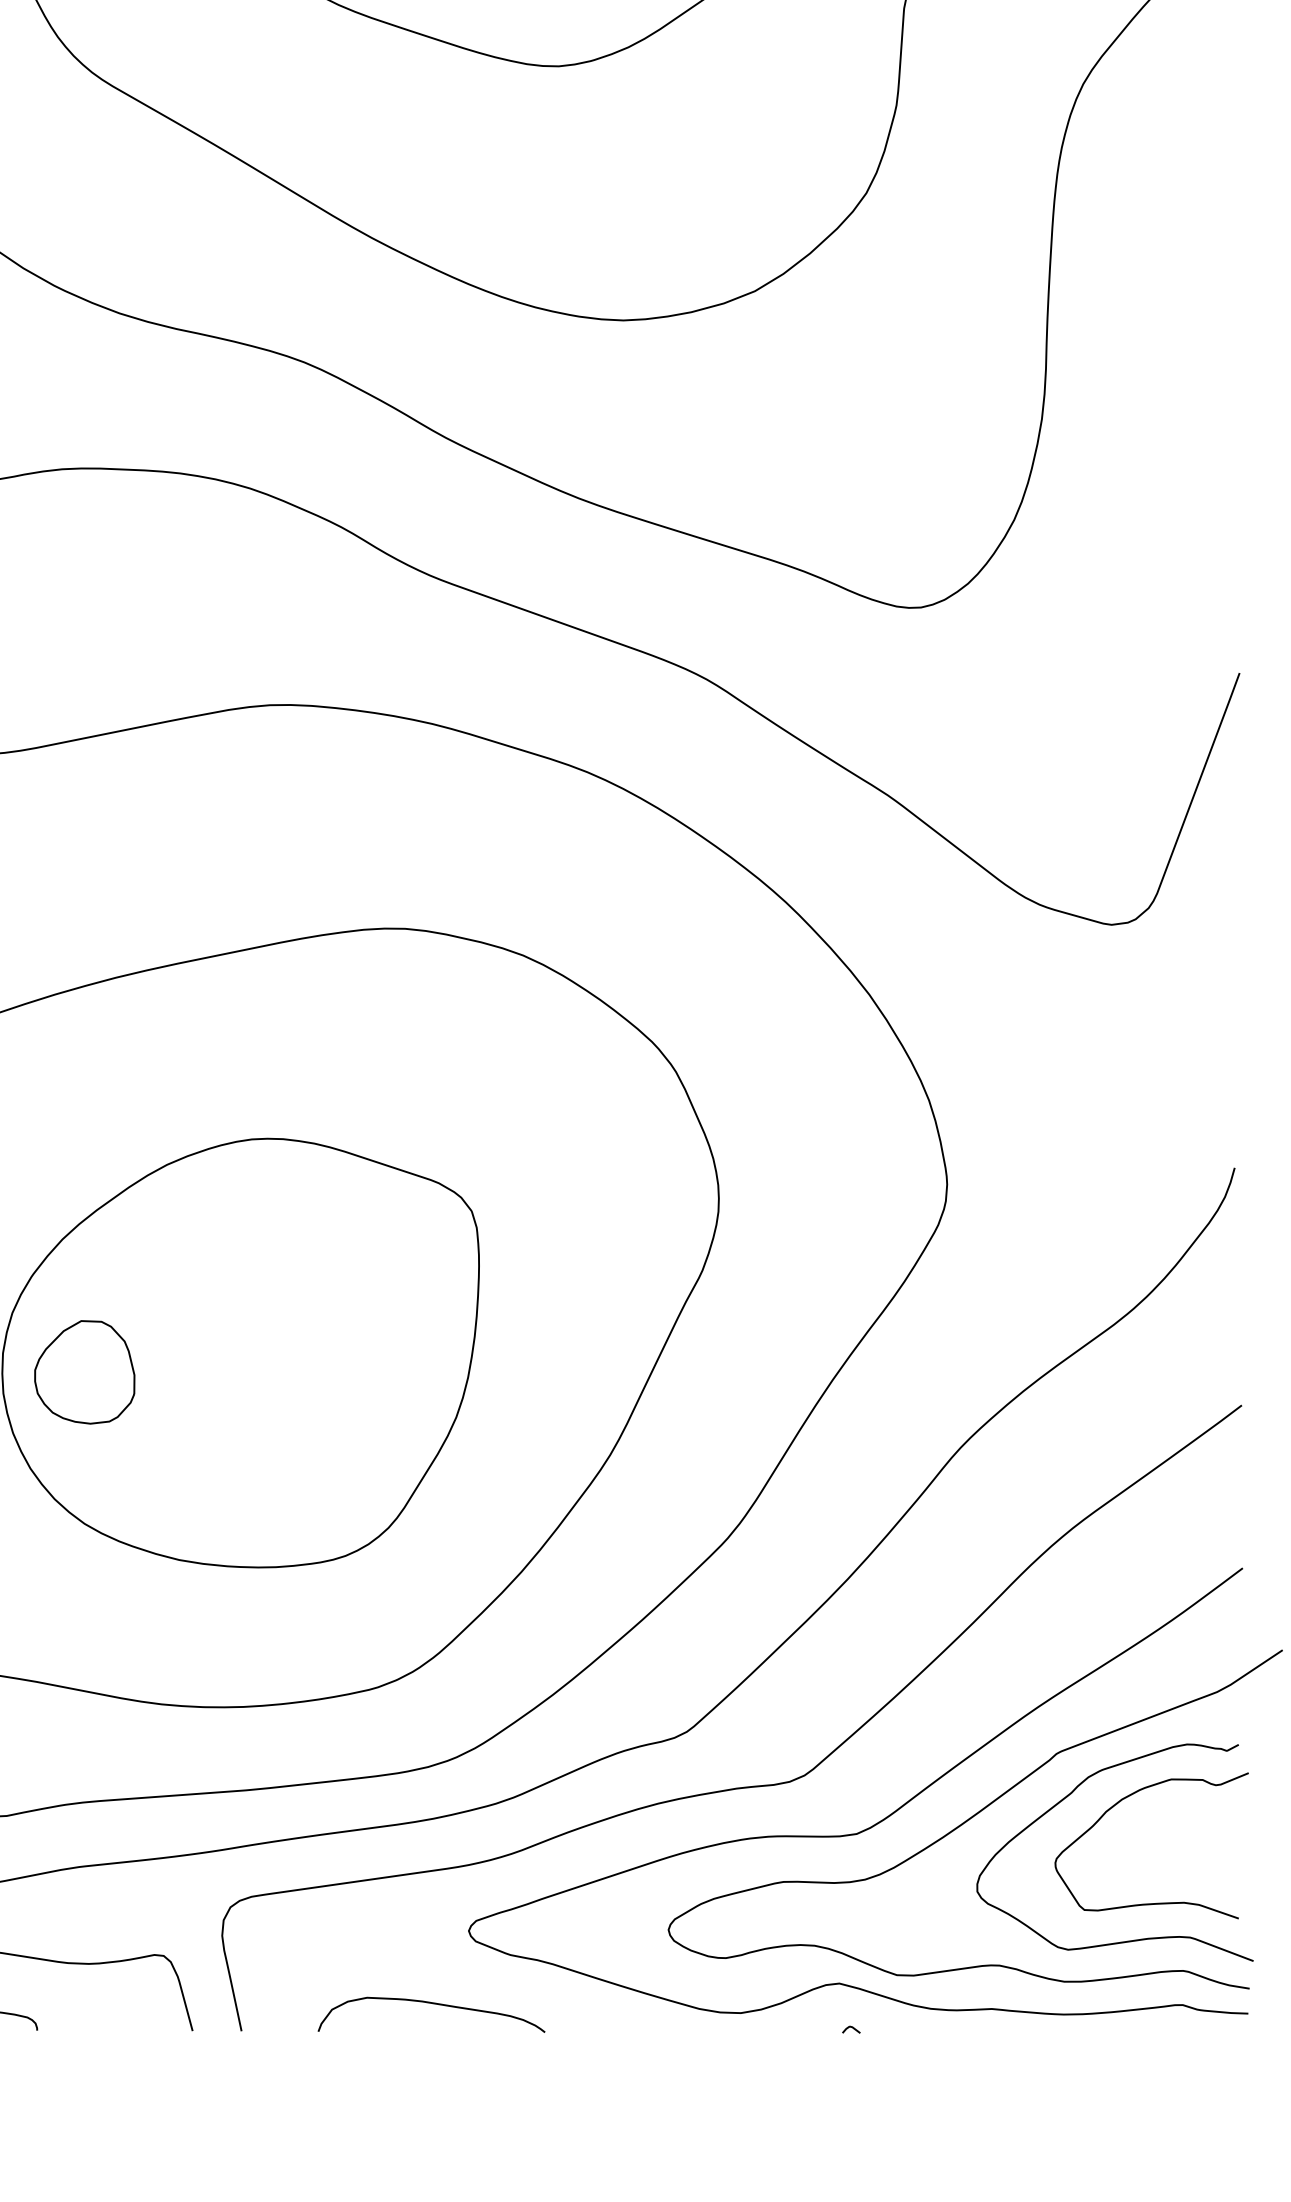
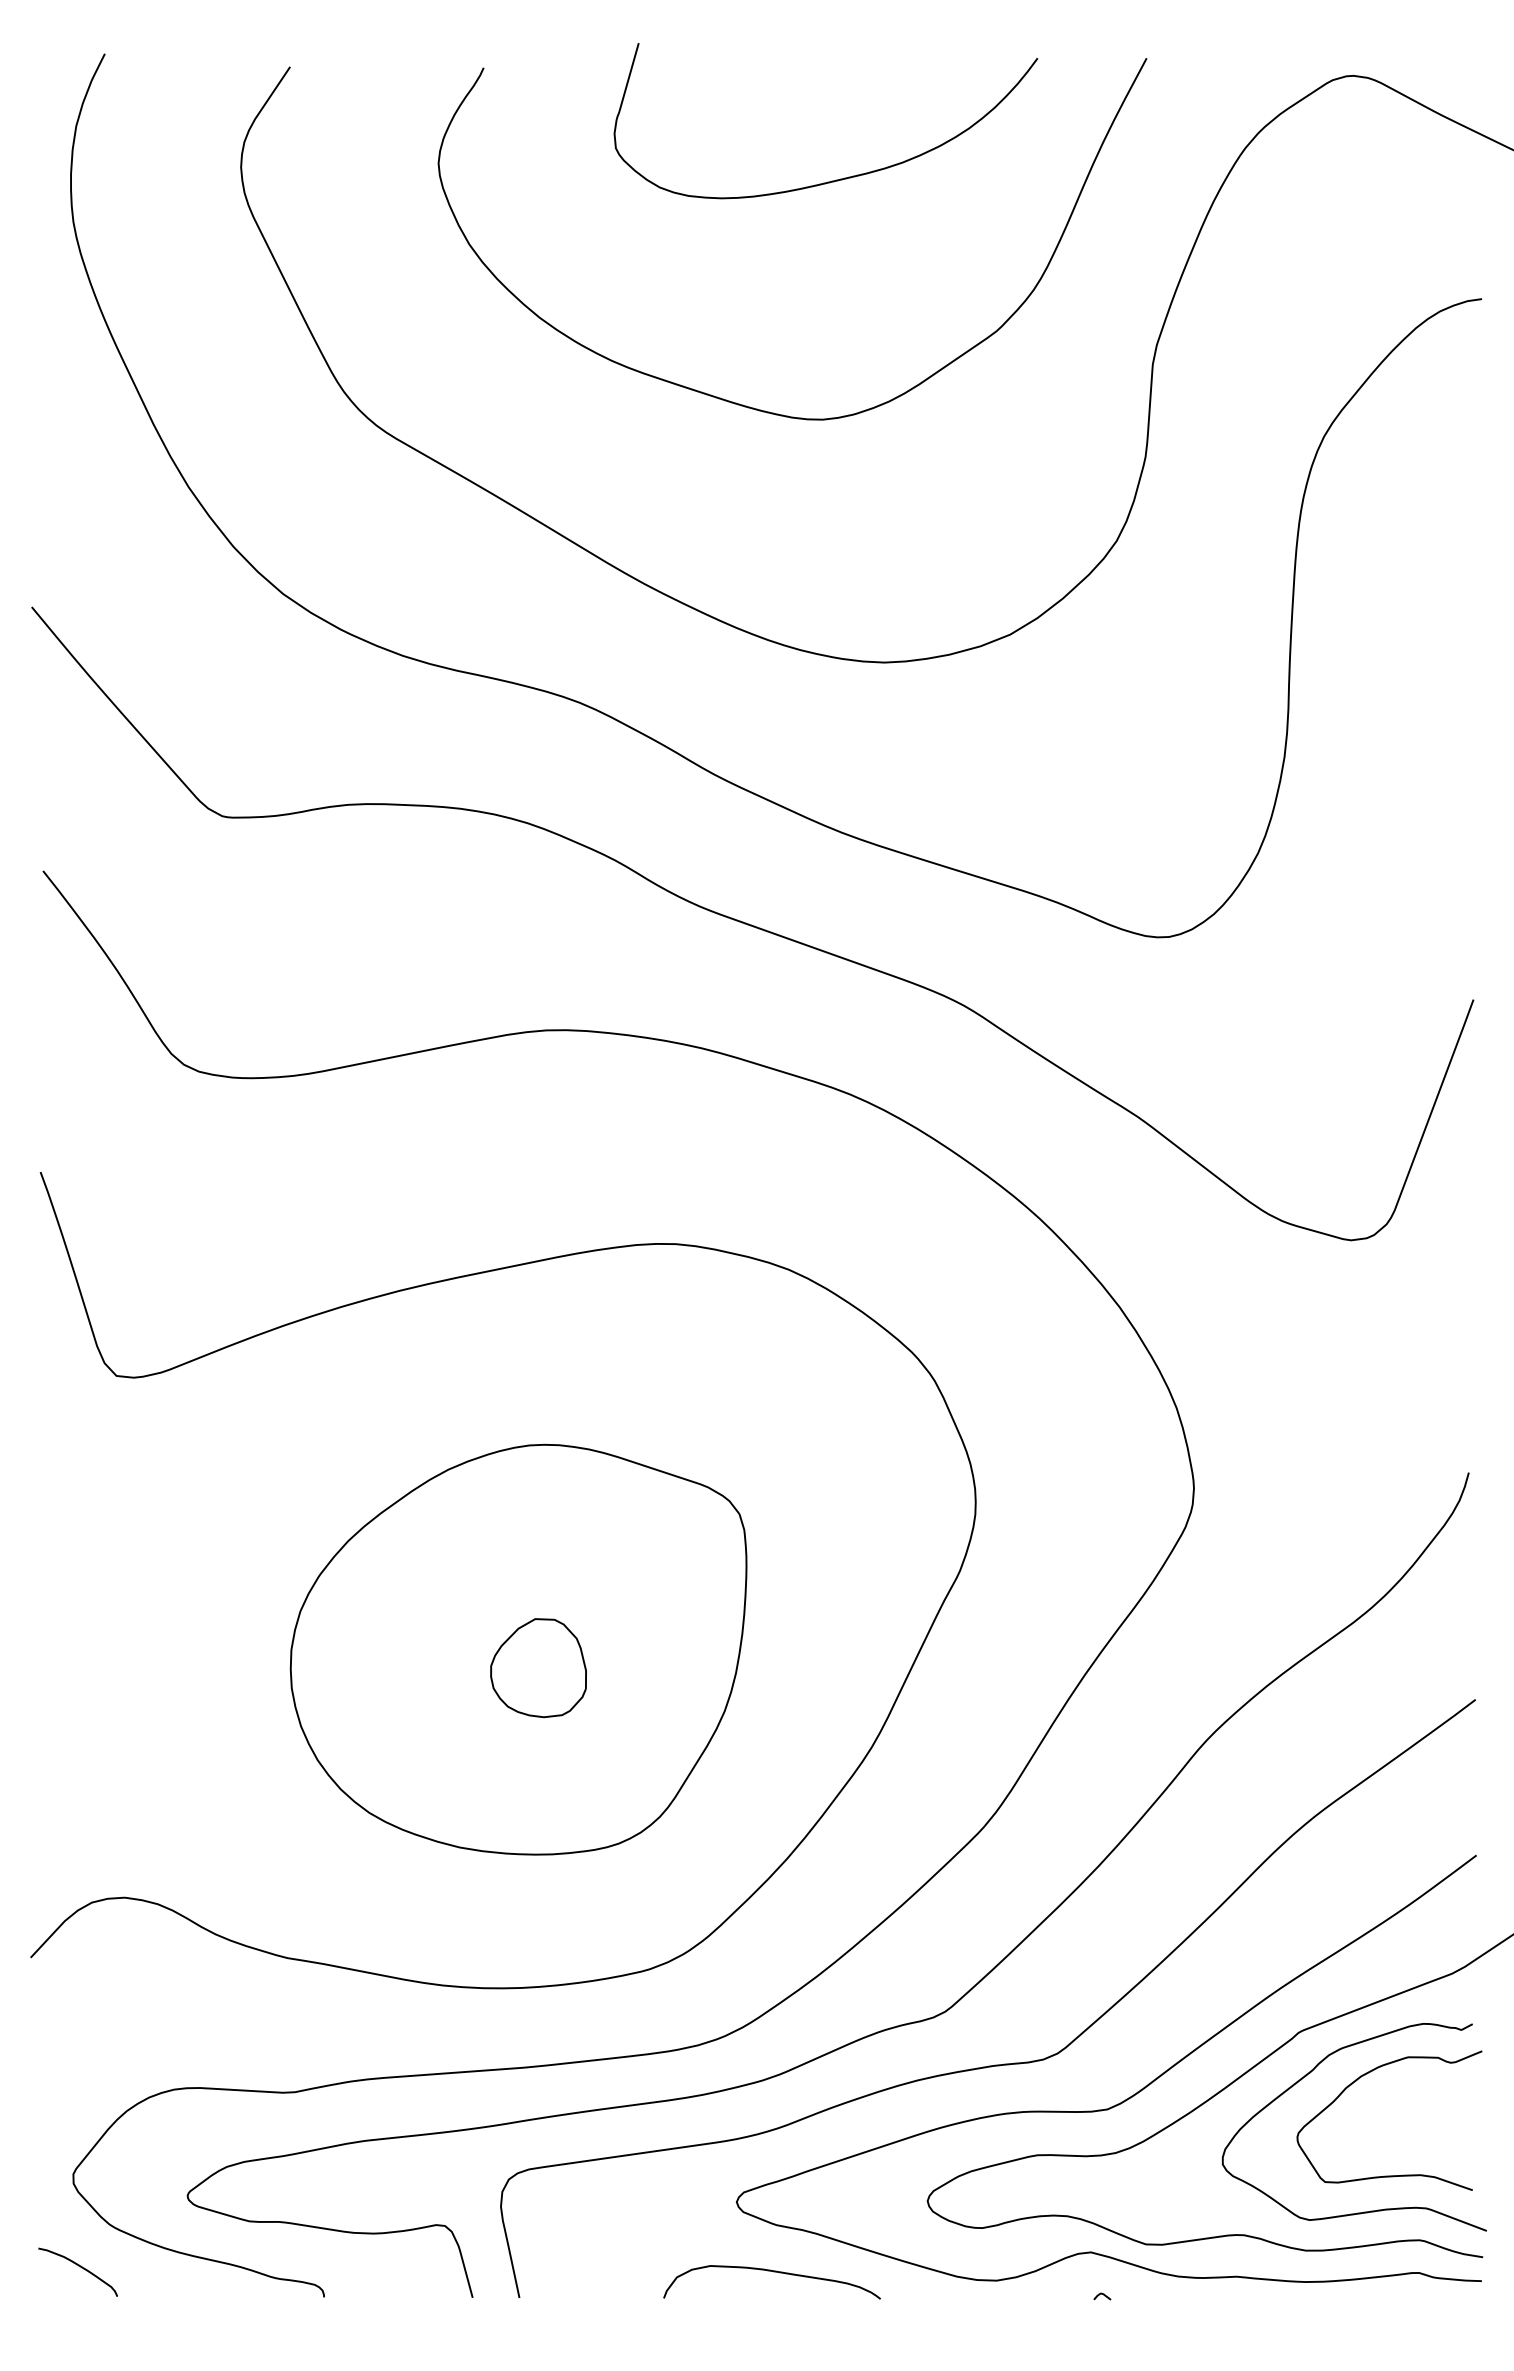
part: (84, 1372) -> (538, 1668), moved
curve: (433, 2004) -> (773, 2272), moved

